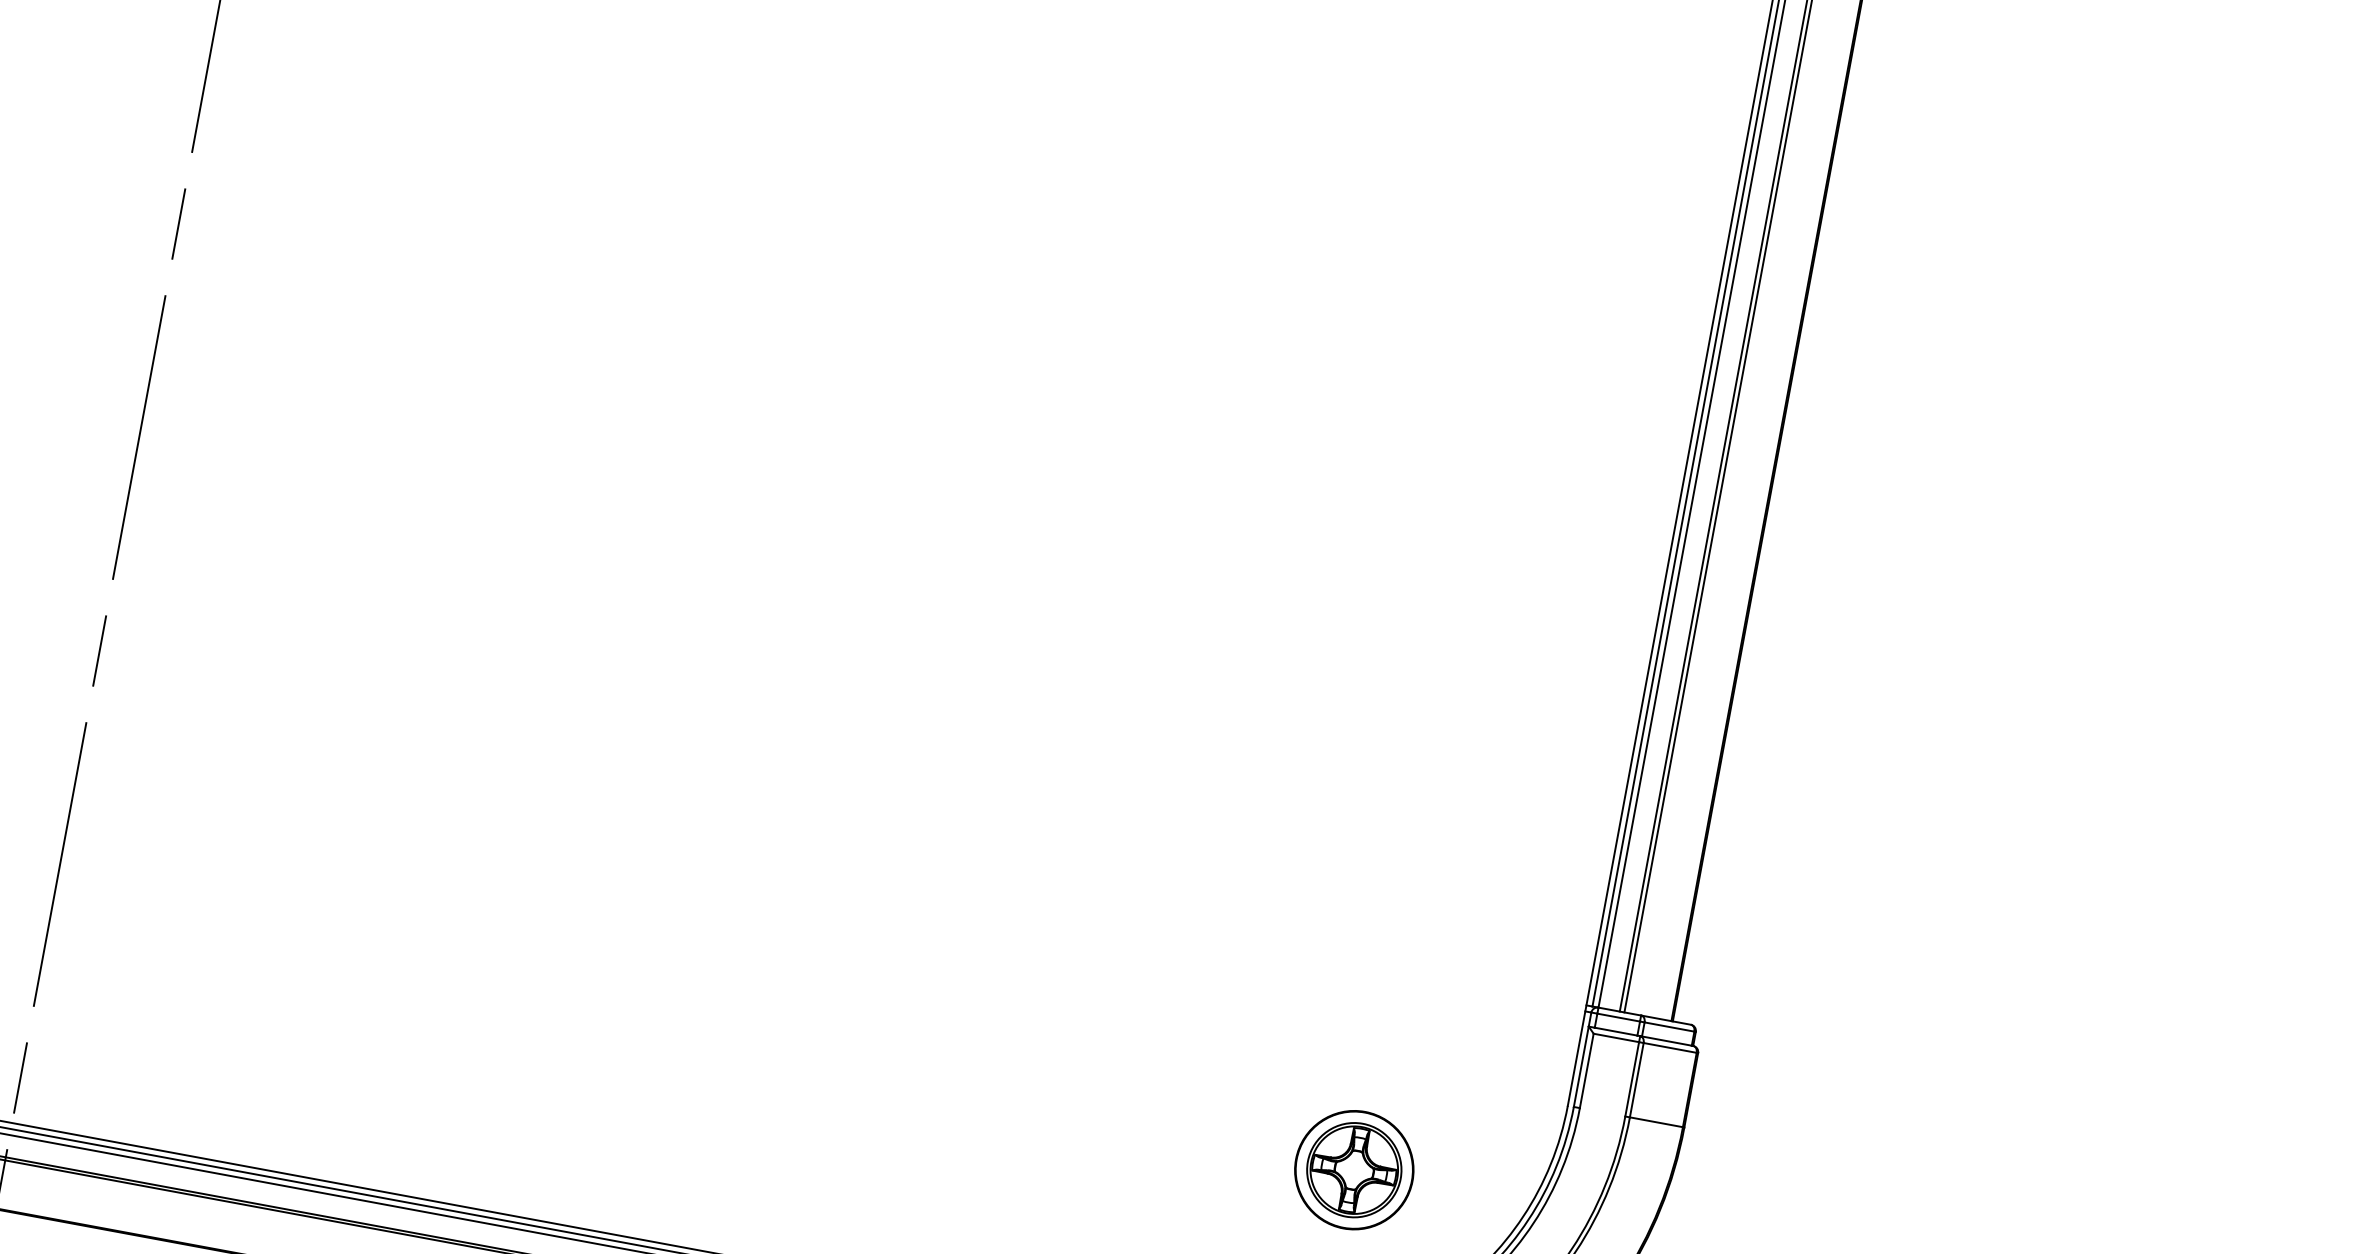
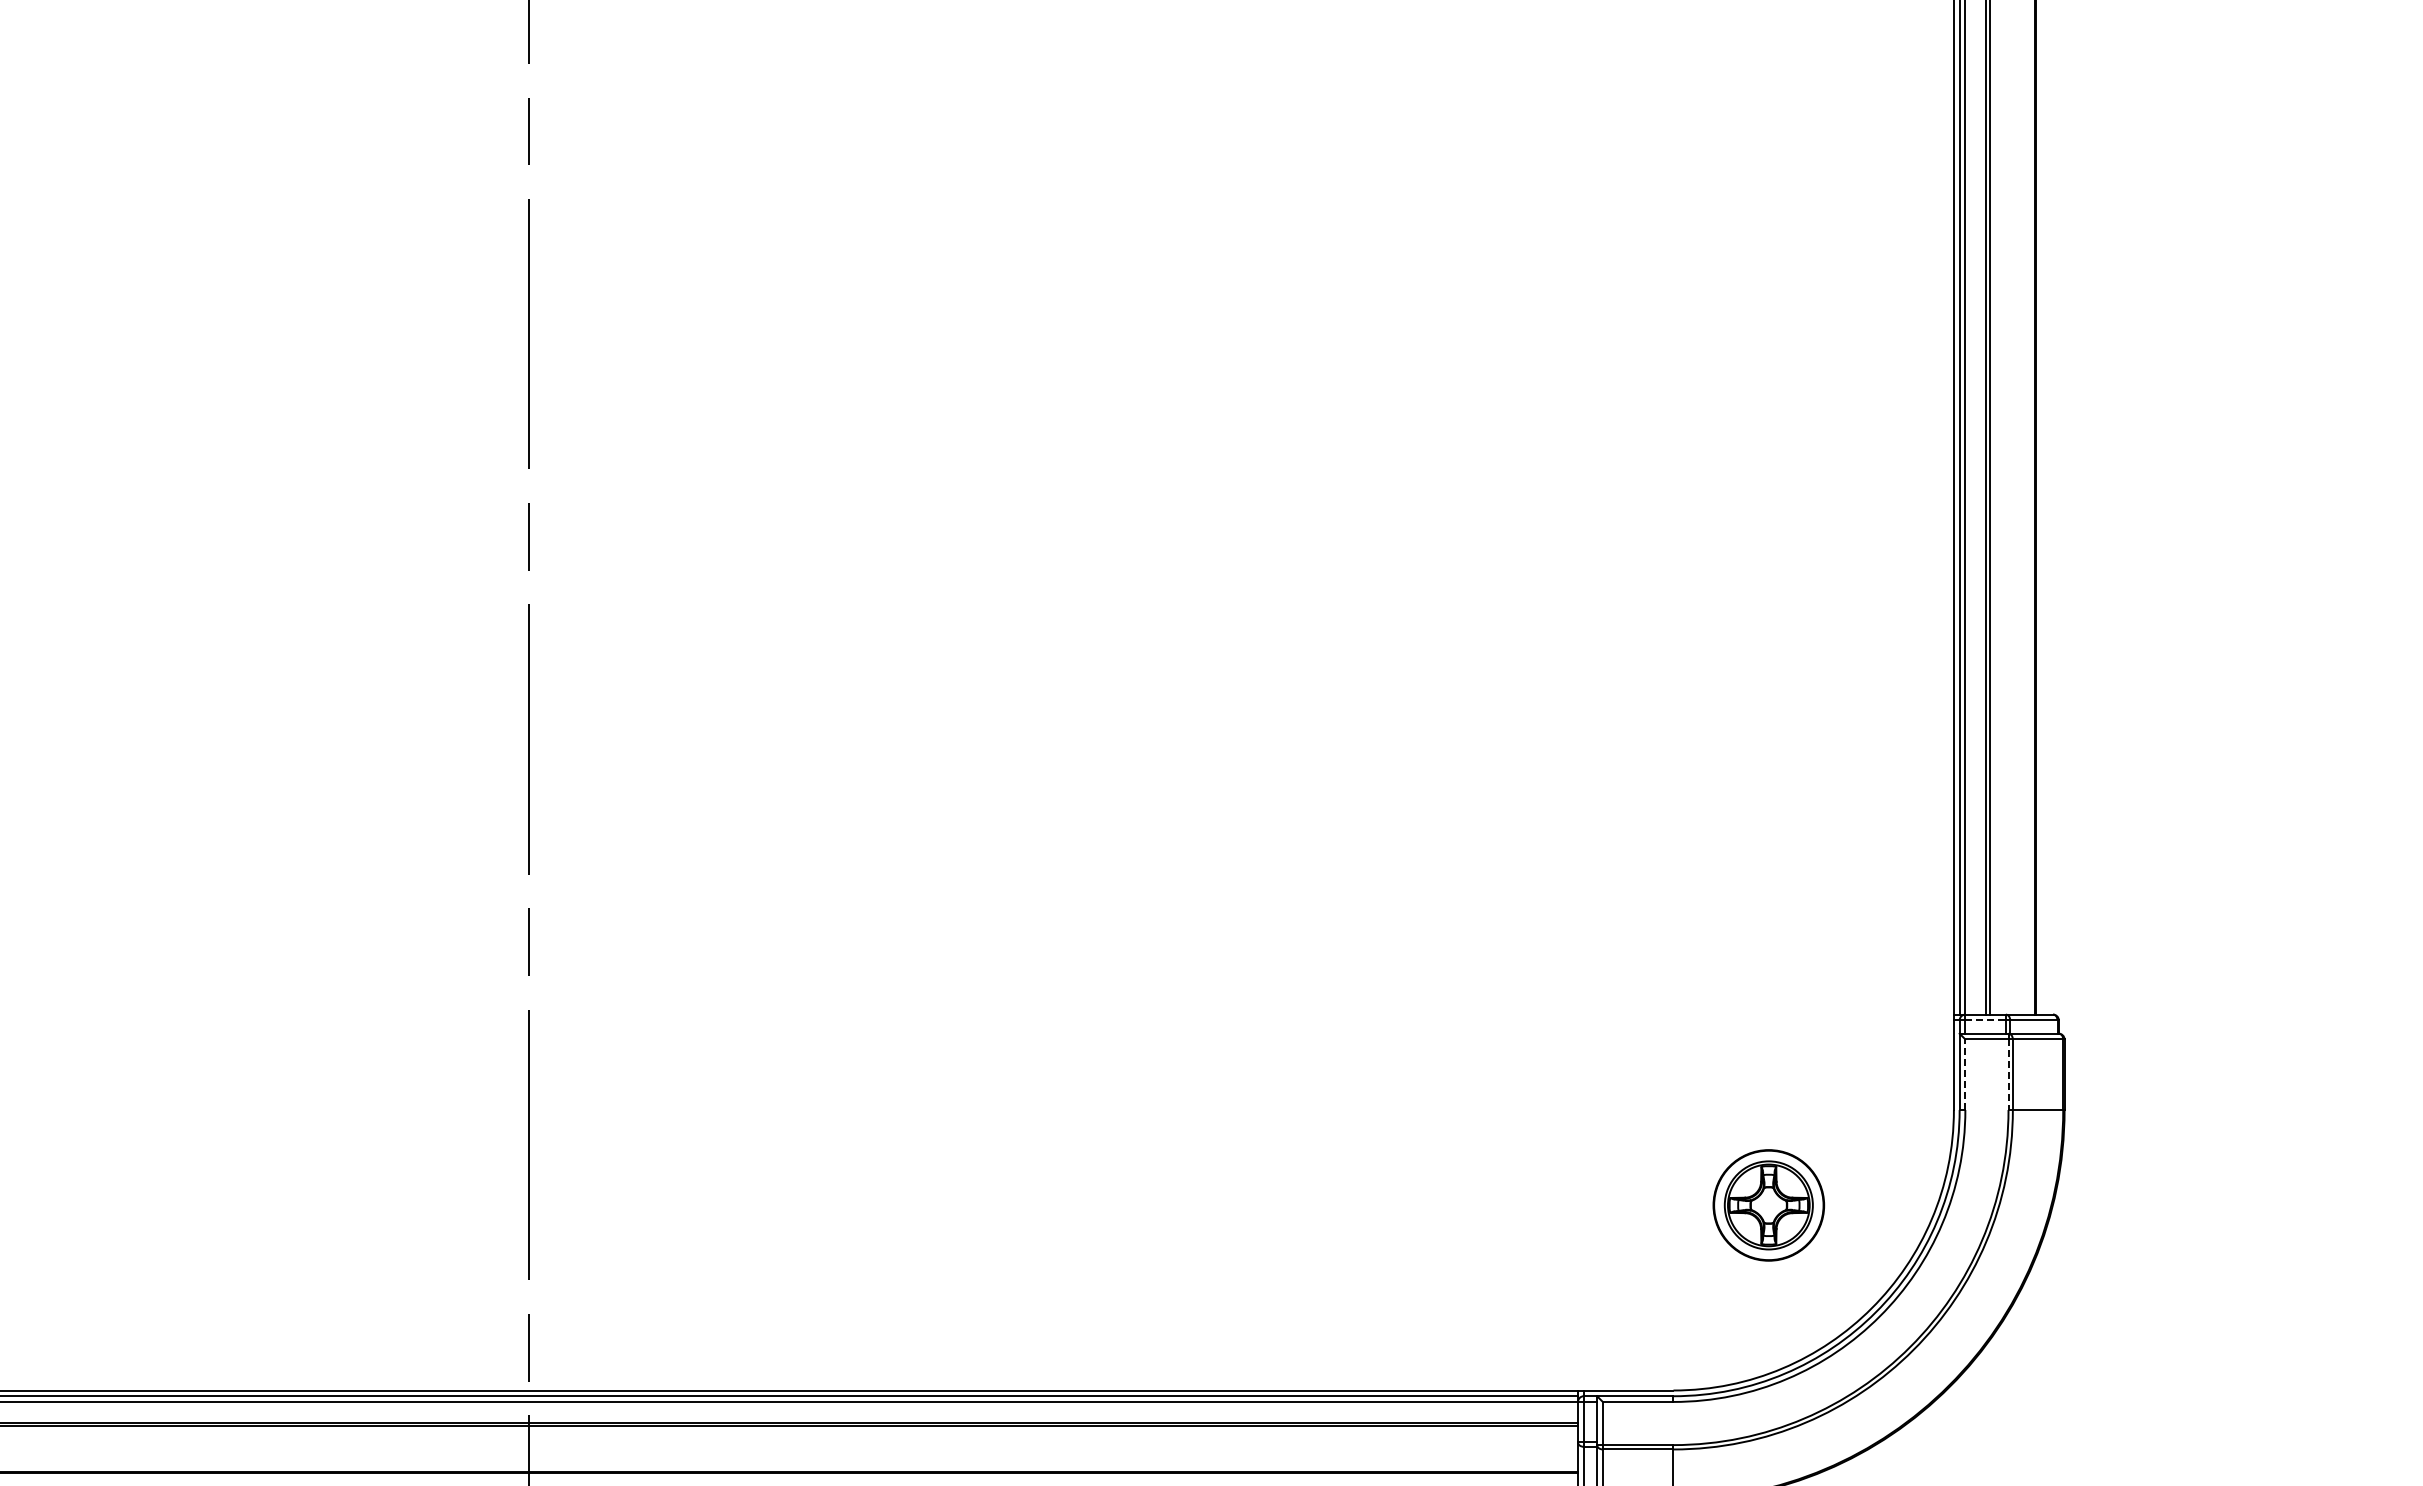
line: (1619, 1017) -> (1986, 1020), solid -> dashed
line: (1586, 1070) -> (1965, 1074), solid -> dashed
line: (1632, 1080) -> (2008, 1075), solid -> dashed

